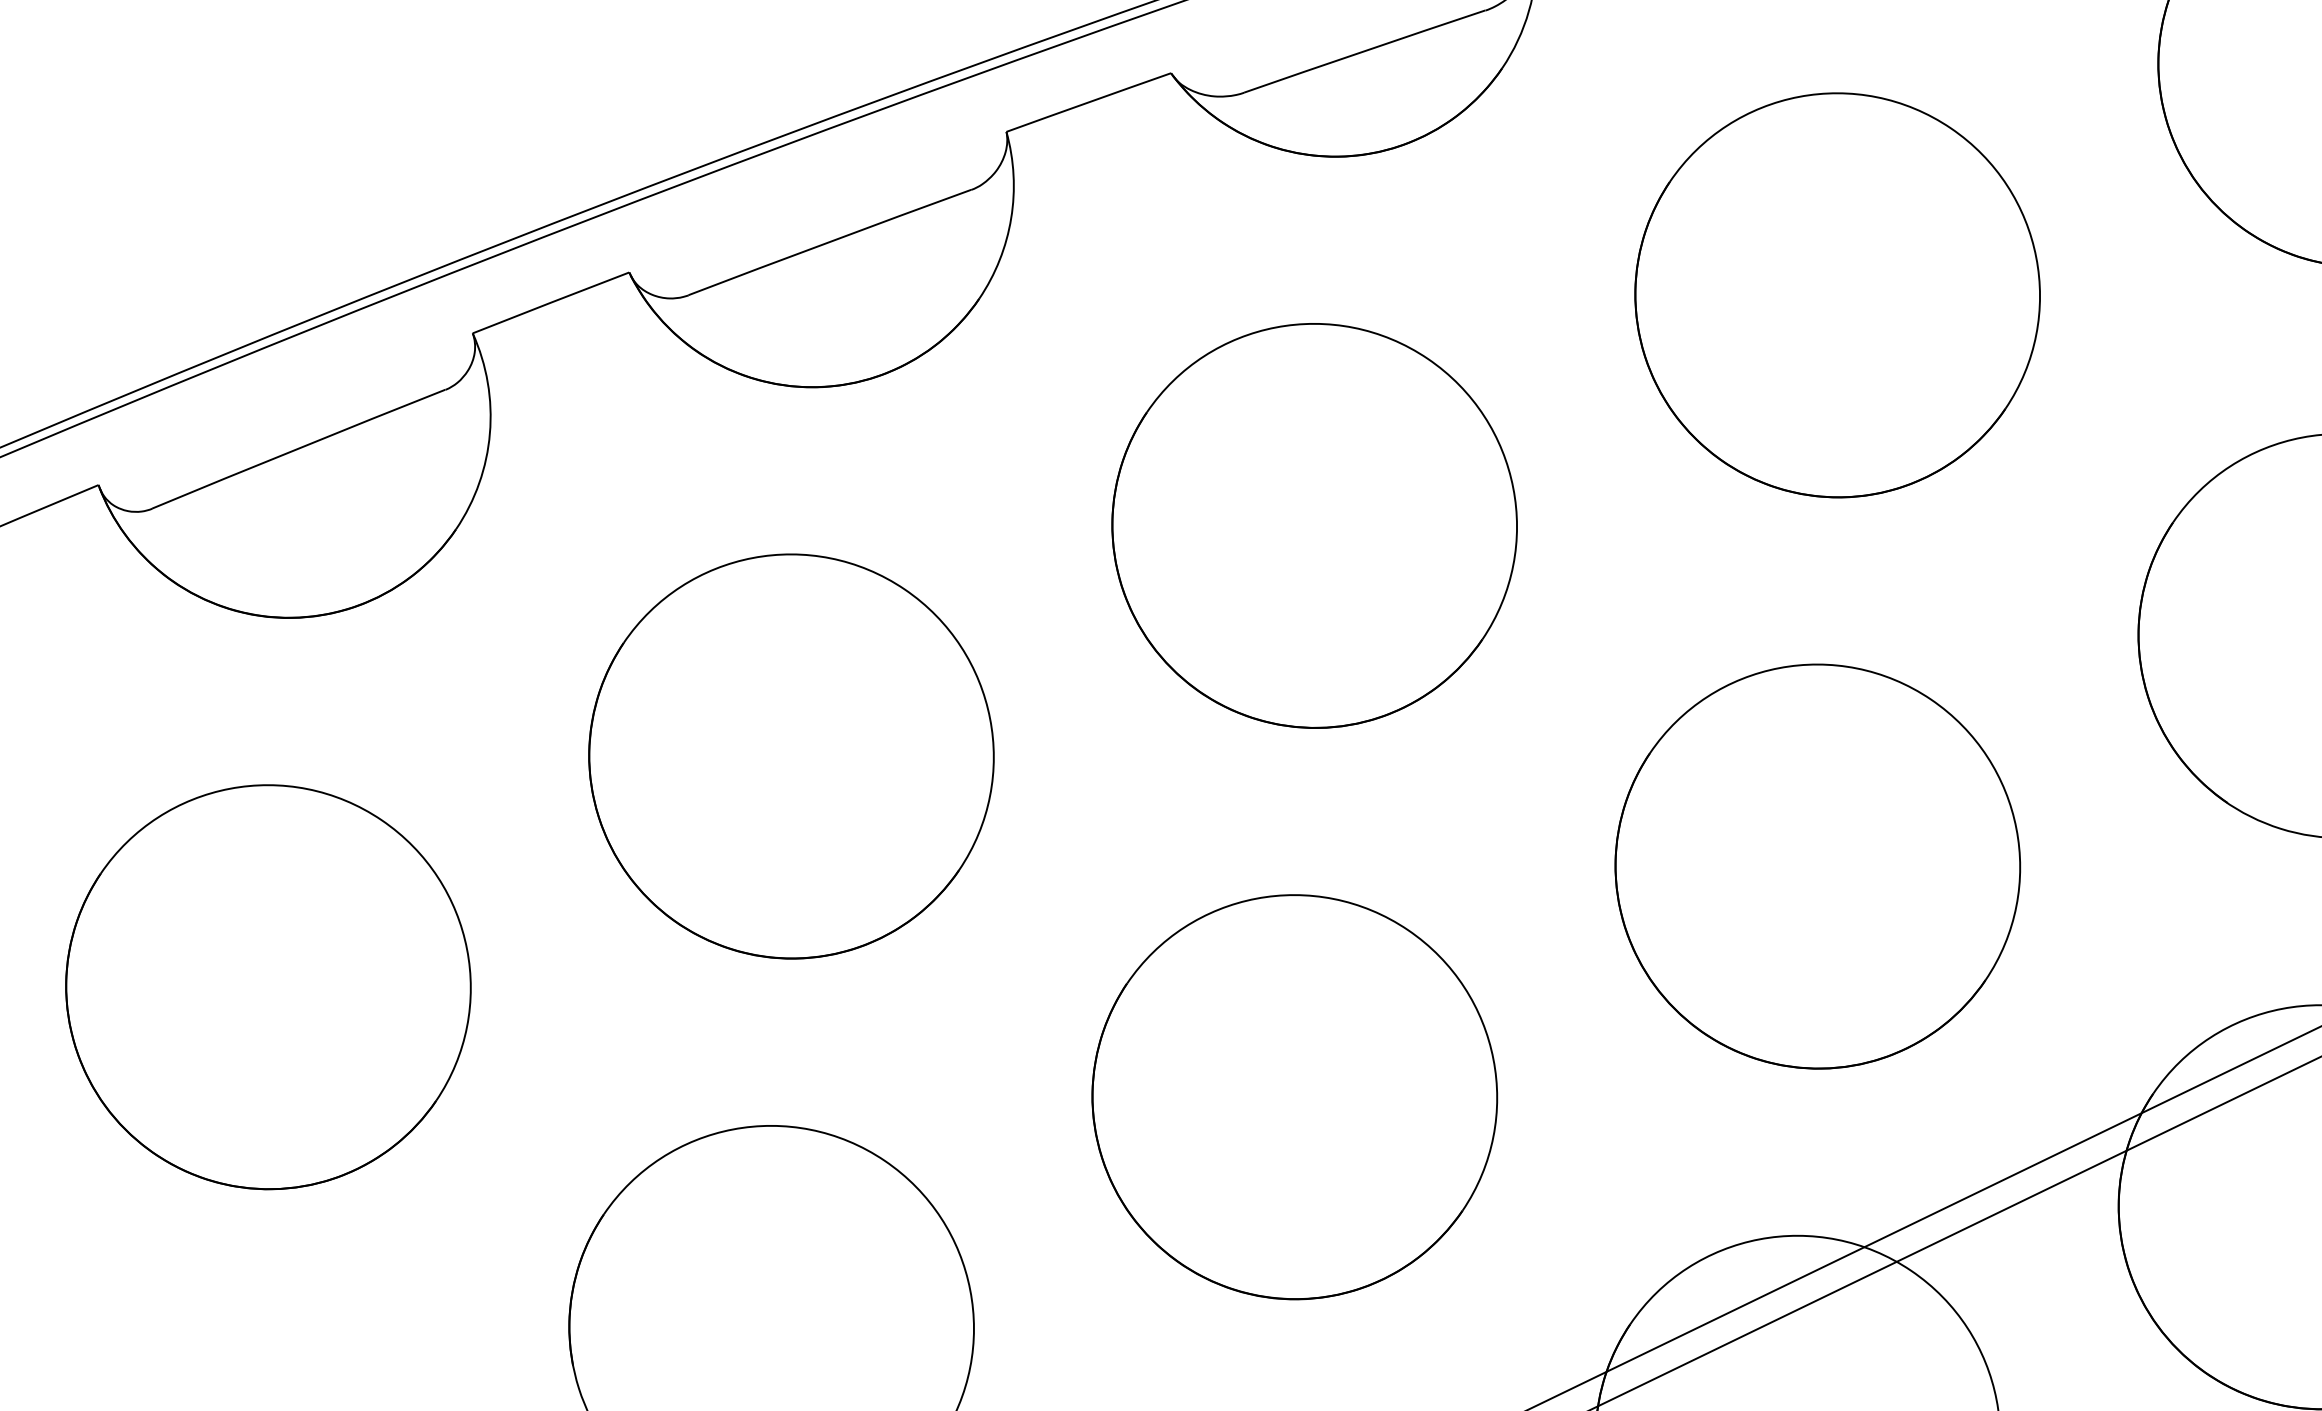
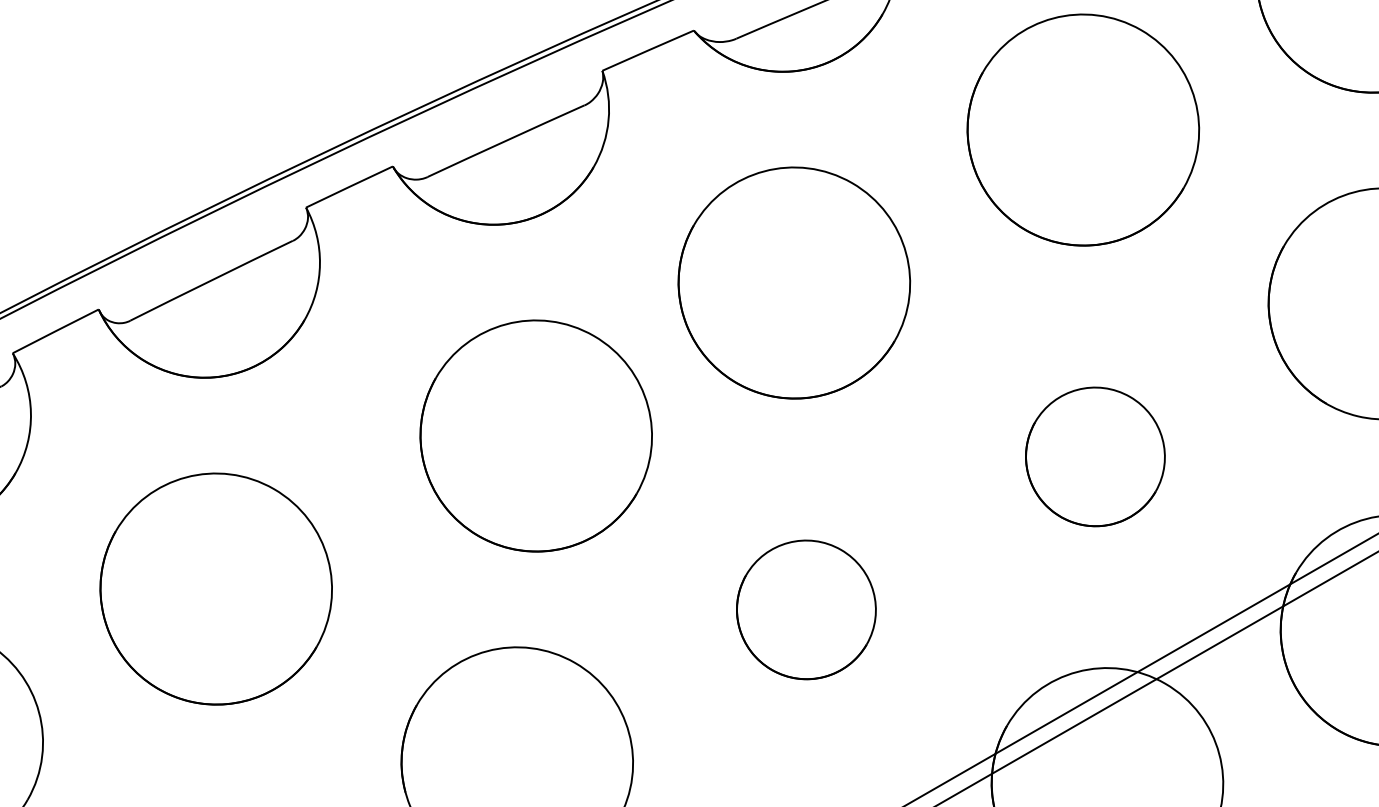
part: (790, 755) -> (535, 435), moved
part: (1818, 865) -> (1095, 456), size x0.6
part: (1295, 1096) -> (806, 609), size x0.6

